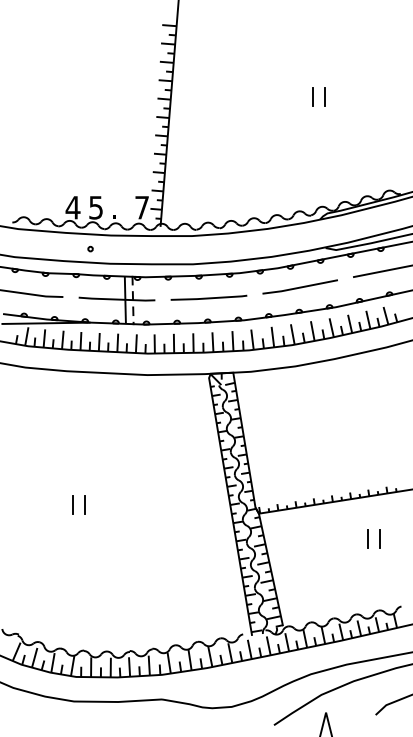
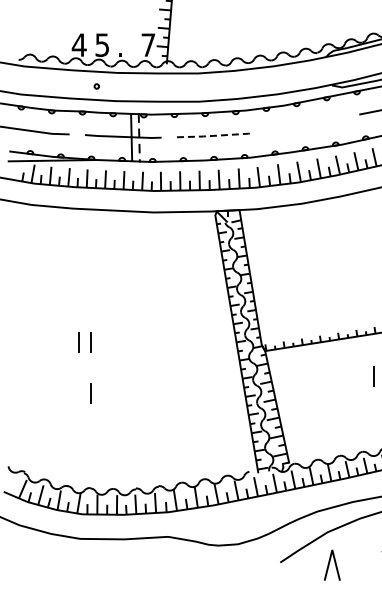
line: (299, 286) -> (305, 123), removed
line: (209, 298) -> (215, 135), solid -> dashed
line: (84, 555) -> (90, 392), added

